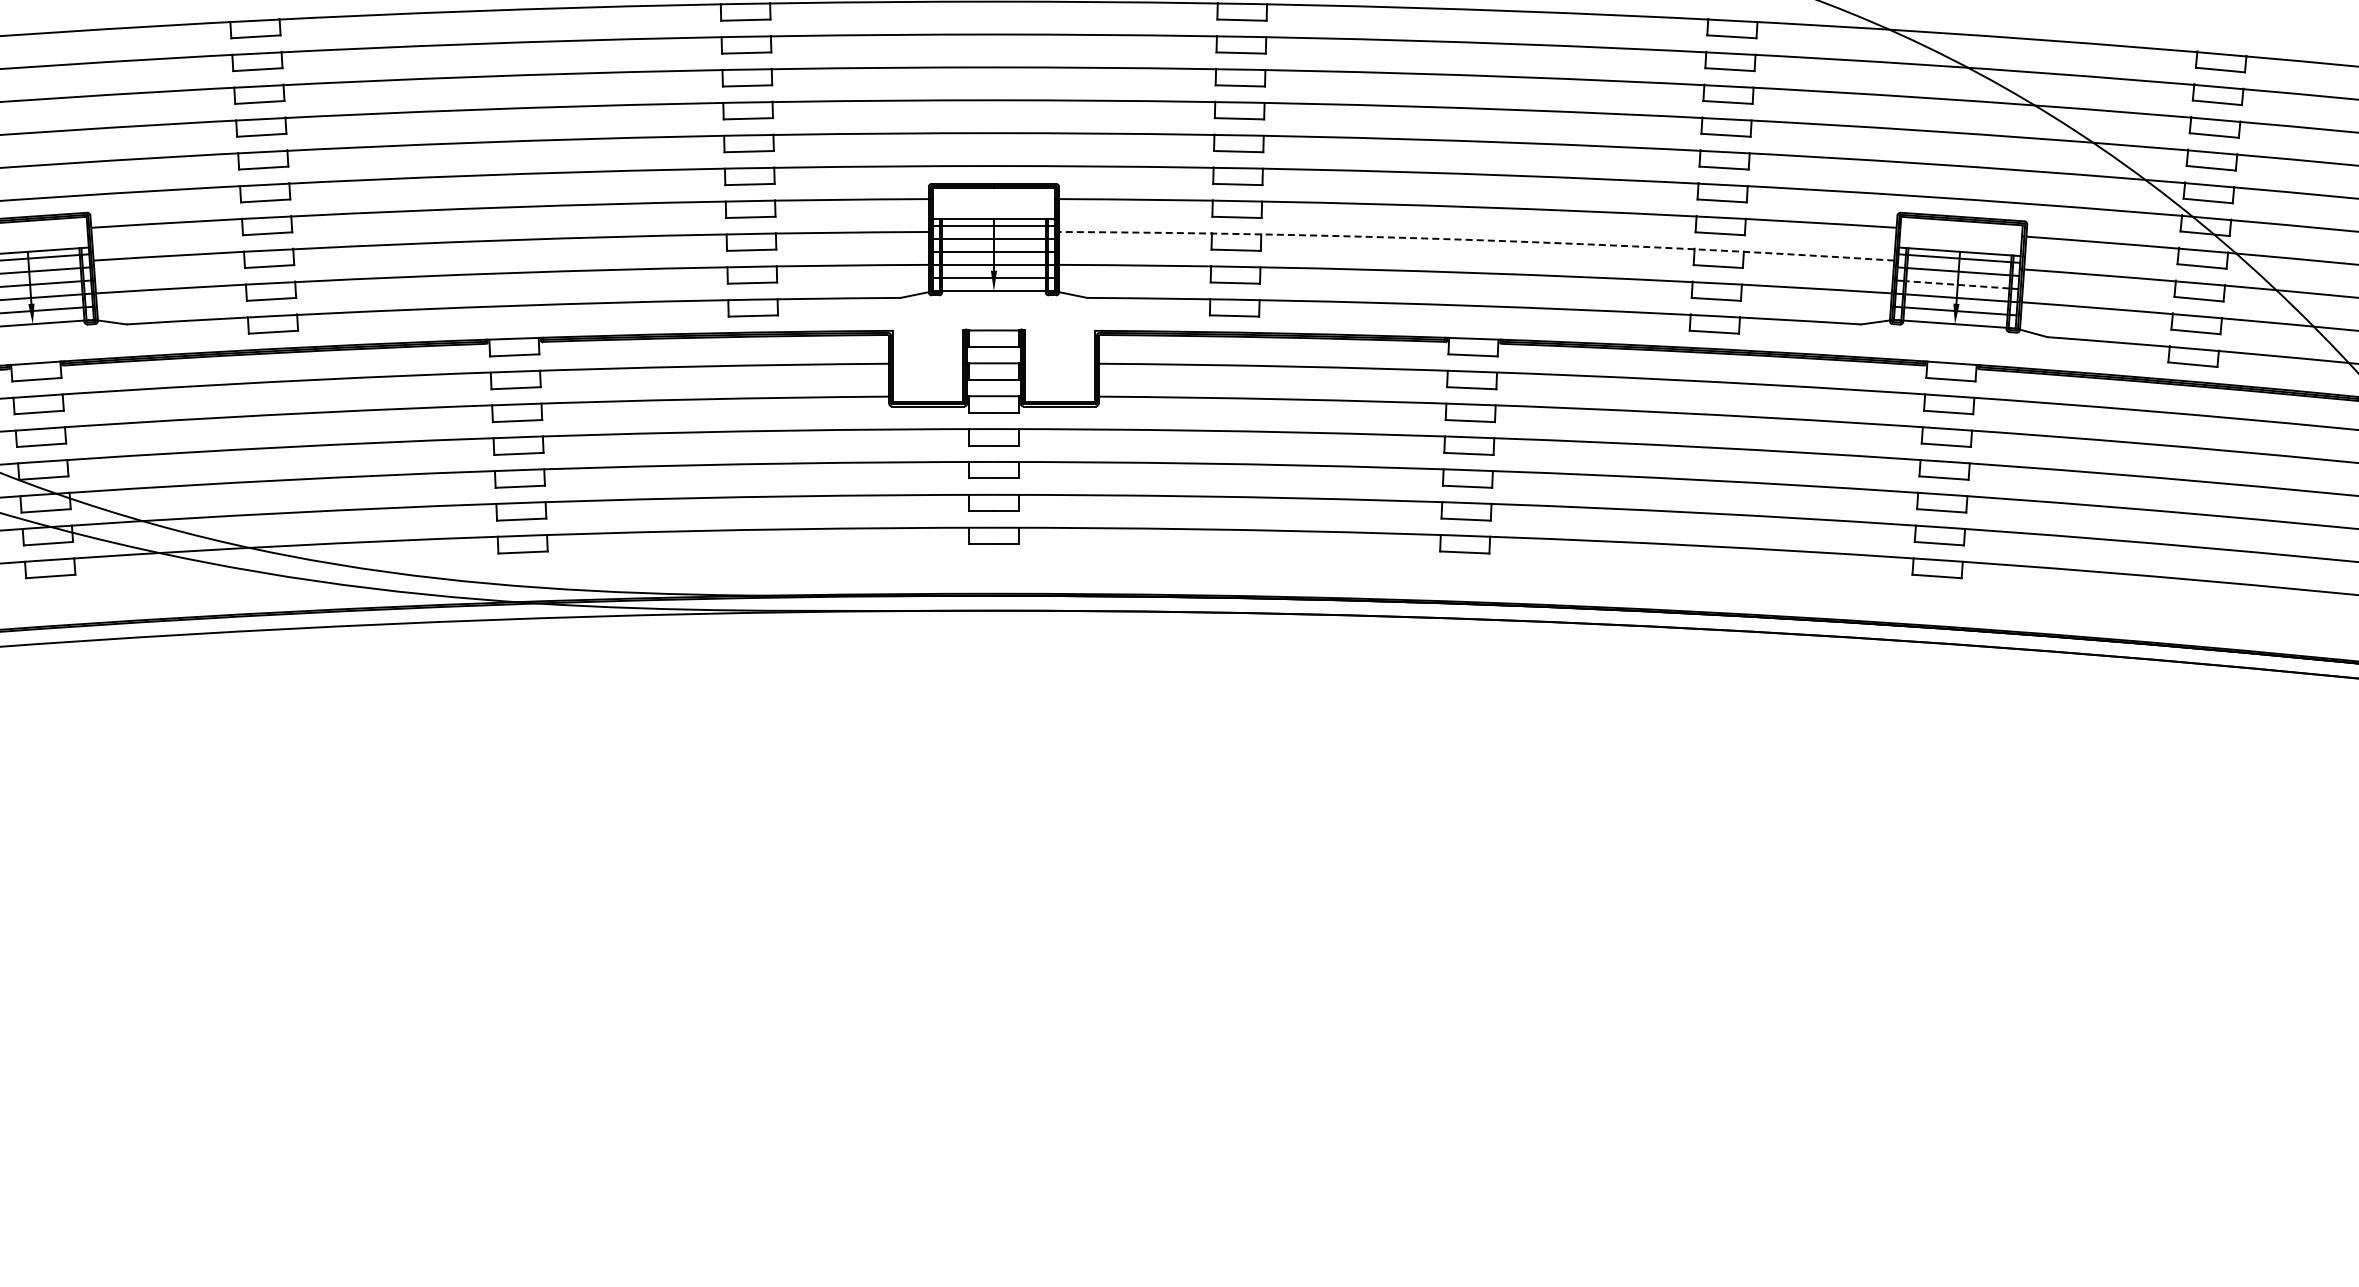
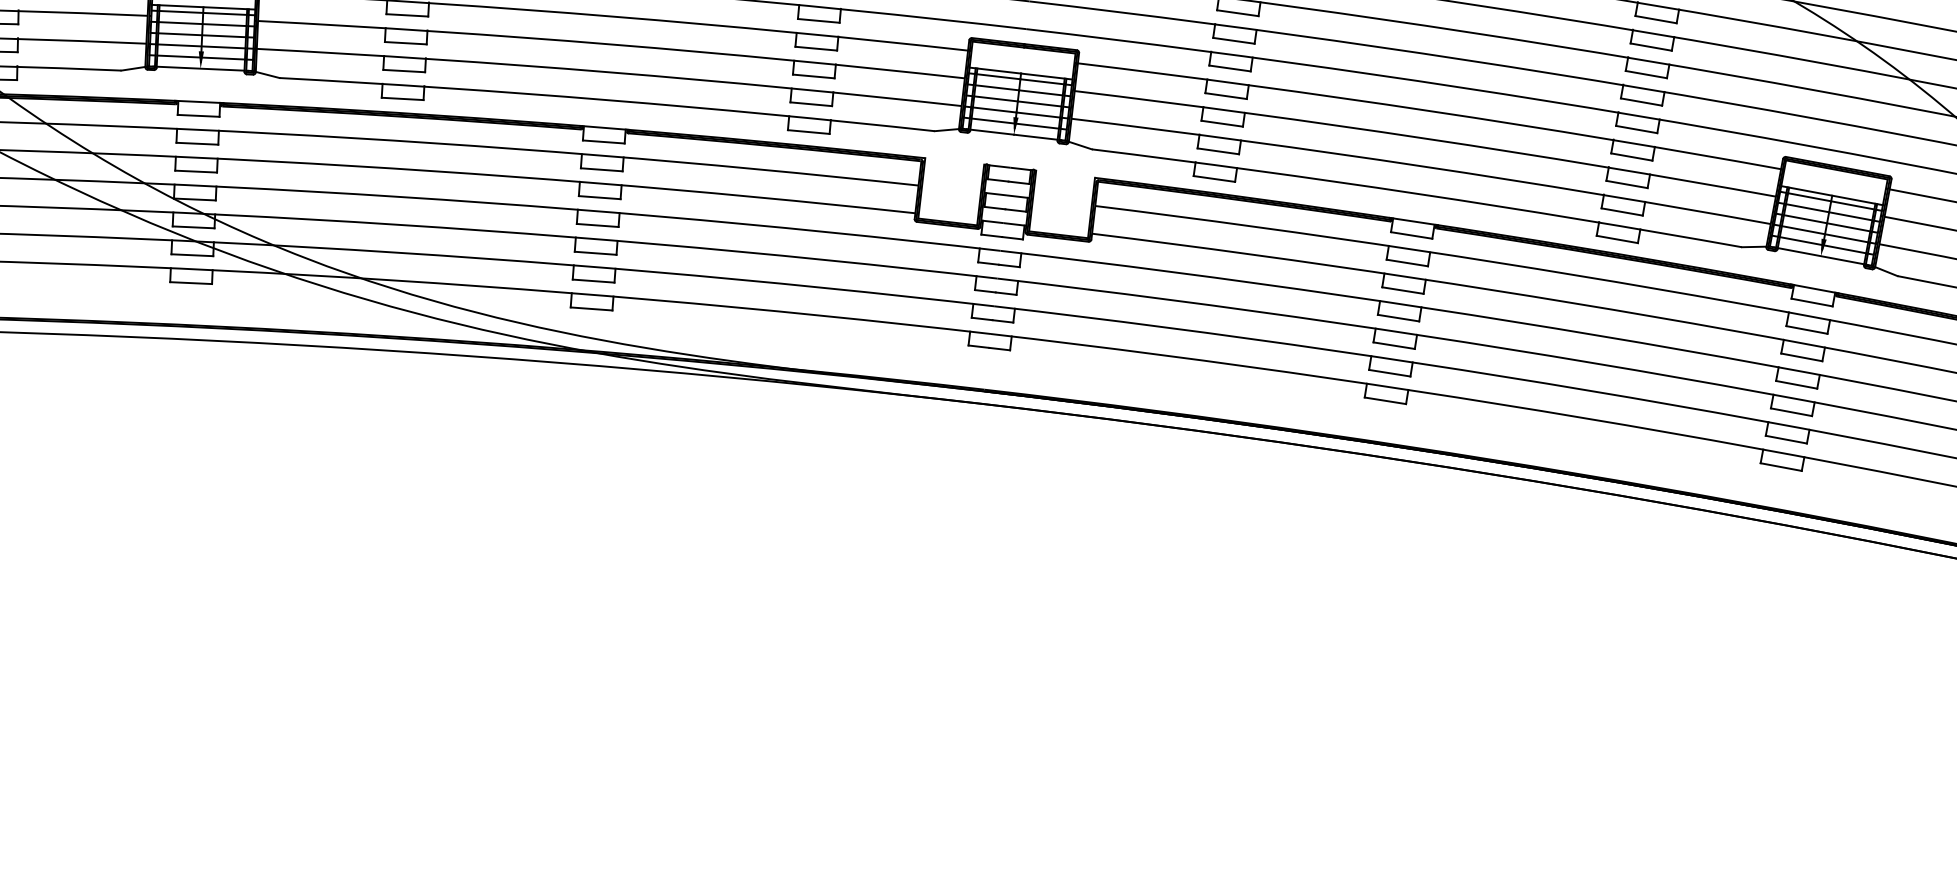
arc: (1476, 240) -> (1425, 138), dashed -> solid
line: (1957, 284) -> (1826, 222), dashed -> solid

